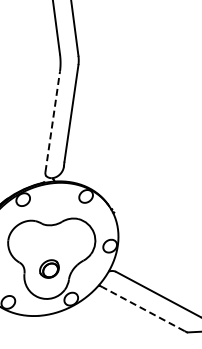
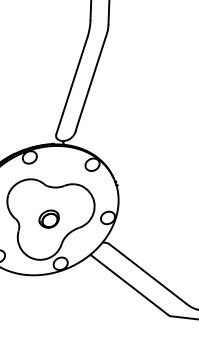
line: (52, 121) -> (71, 85), dashed -> solid
part: (49, 268) -> (49, 218), moved
line: (143, 309) -> (130, 286), dashed -> solid

